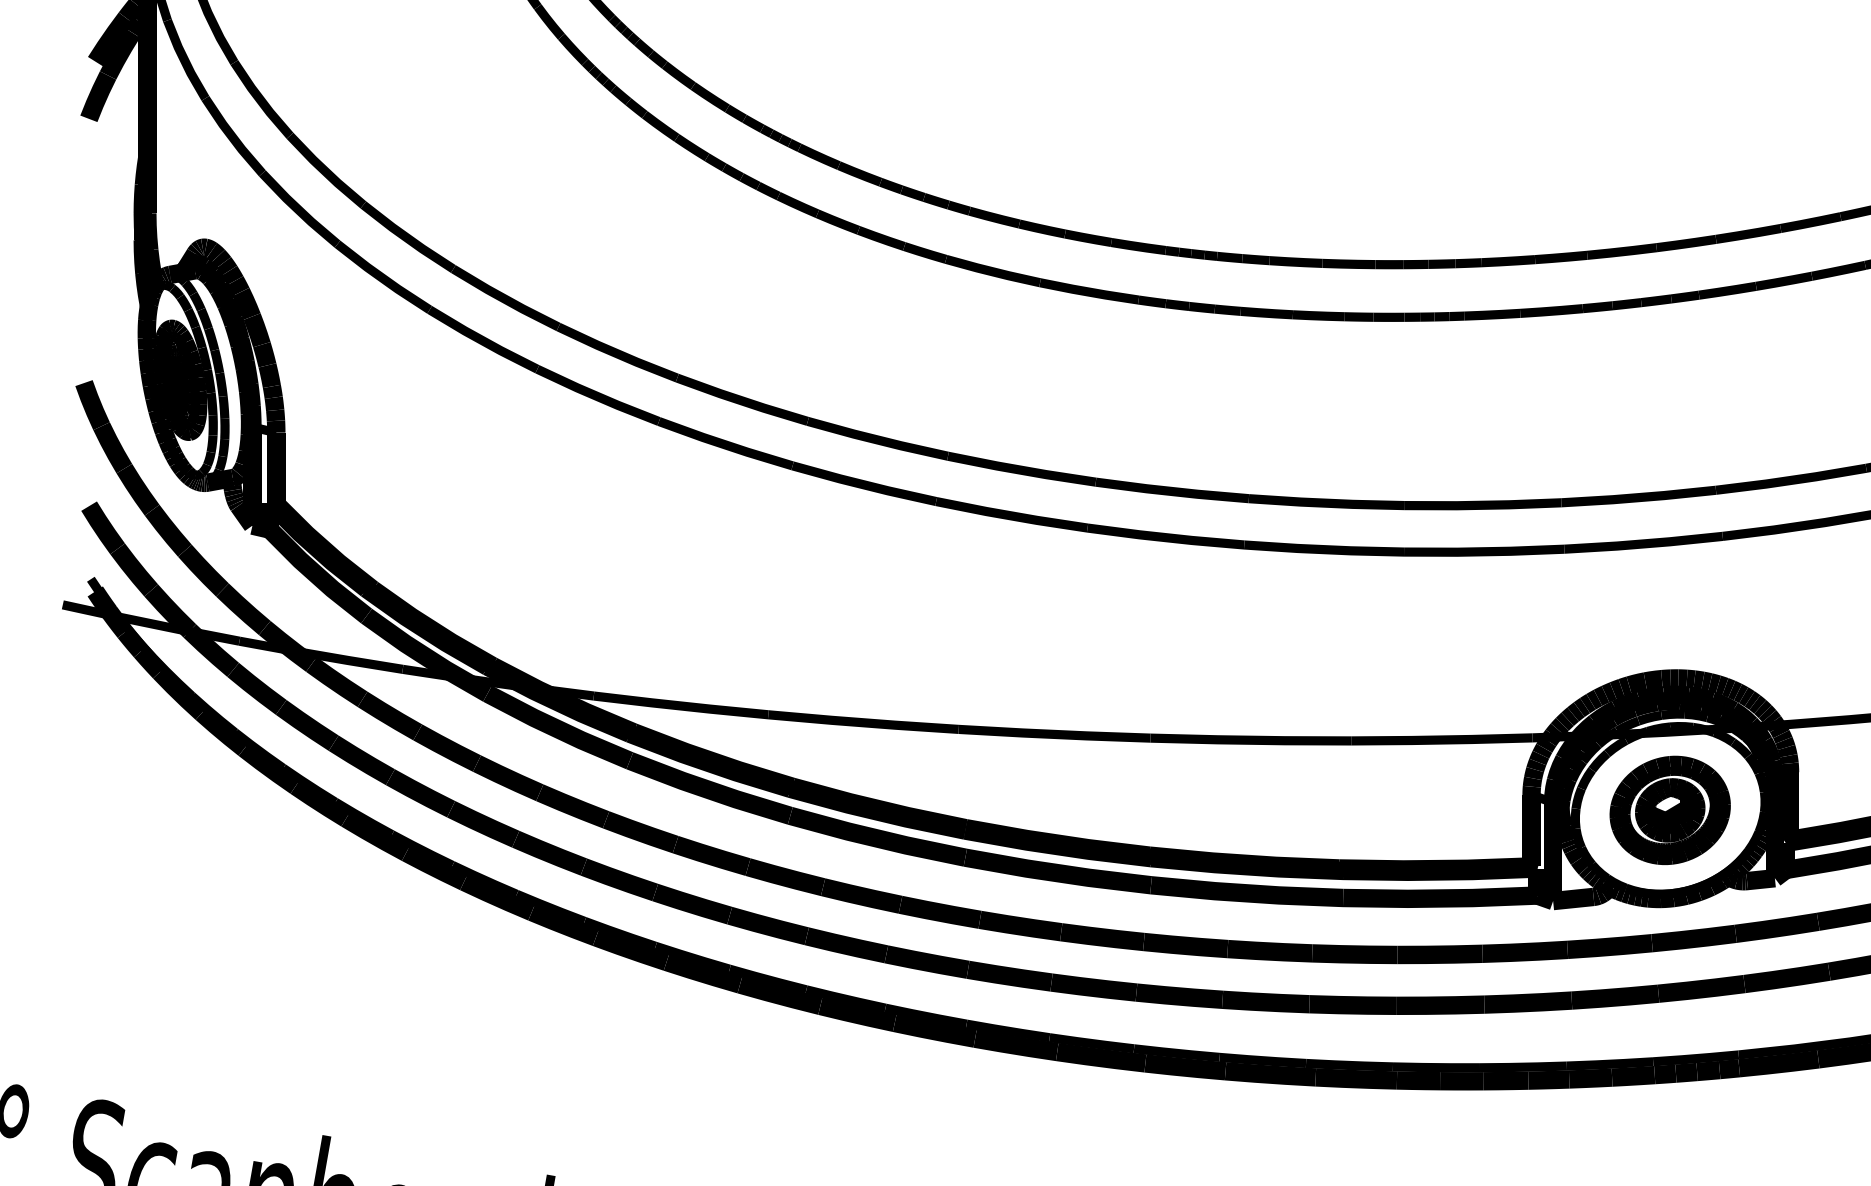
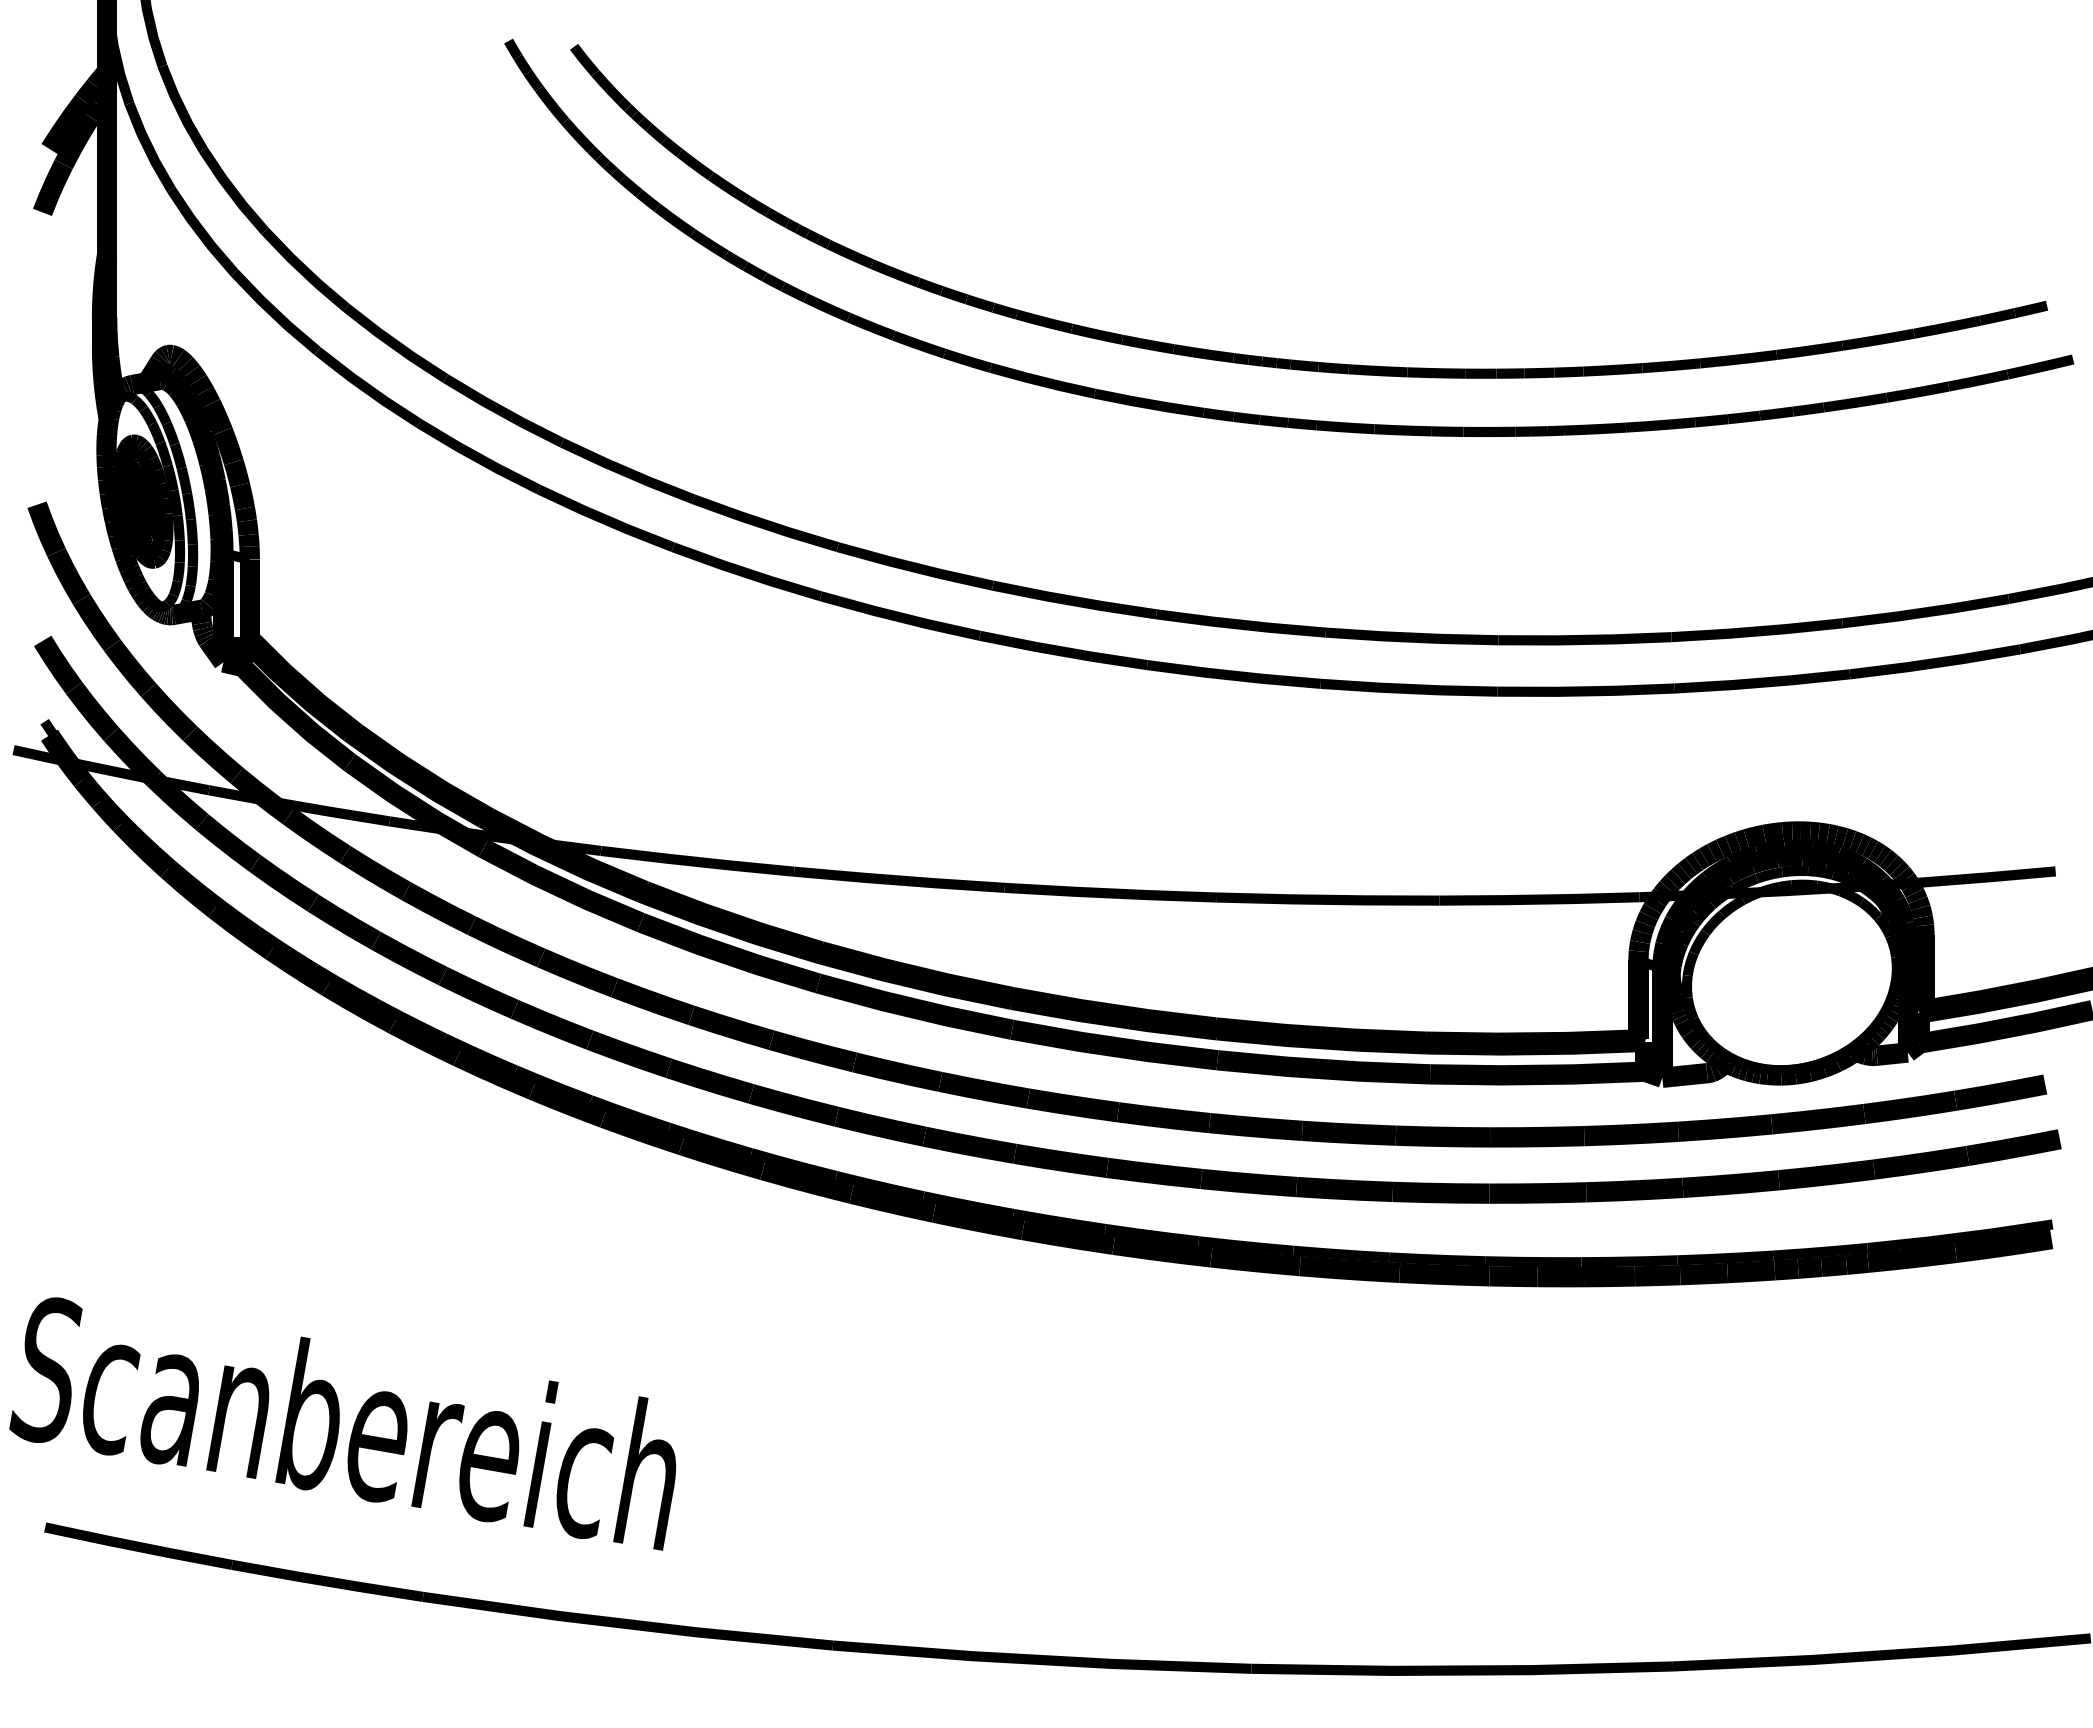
part: (1669, 810) -> (1791, 977), removed

